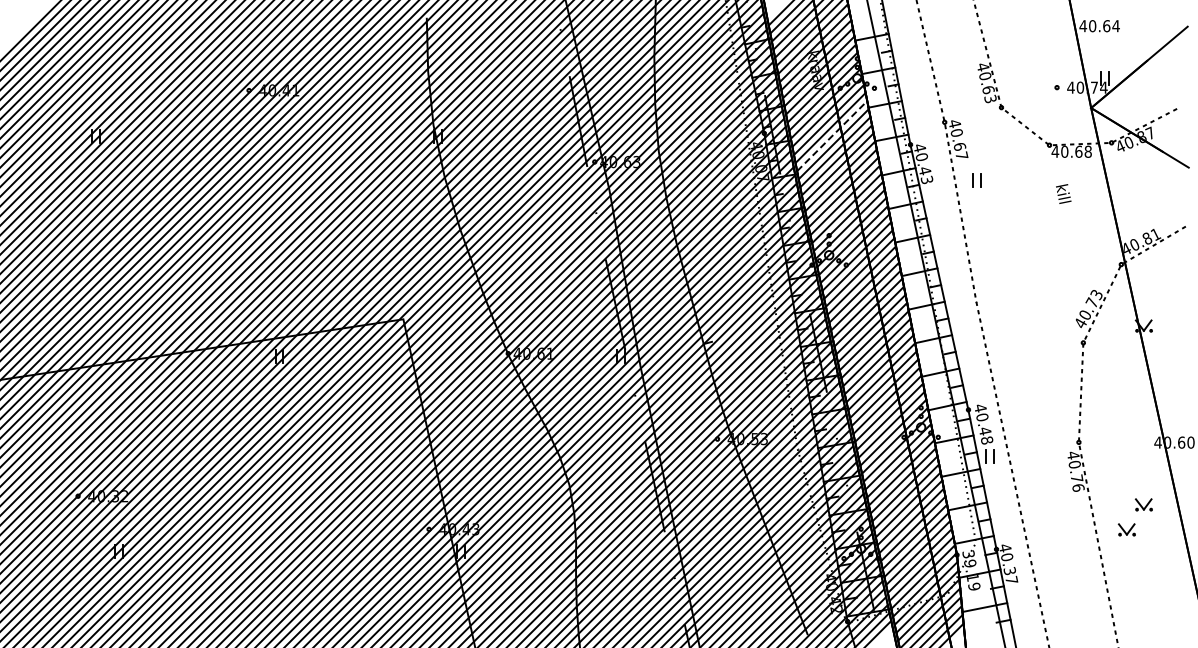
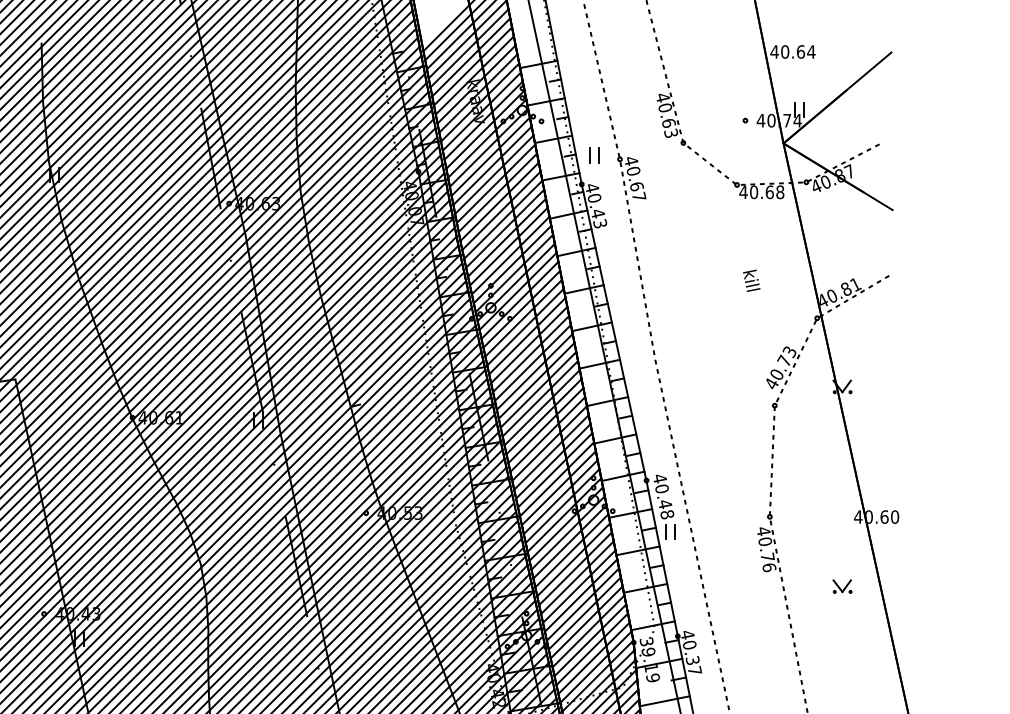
line: (832, 136) -> (494, 175), dashed -> solid
part: (976, 180) -> (594, 155), moved
text: (1063, 193) -> (751, 280), moved
part: (1126, 529) -> (822, 614), removed

